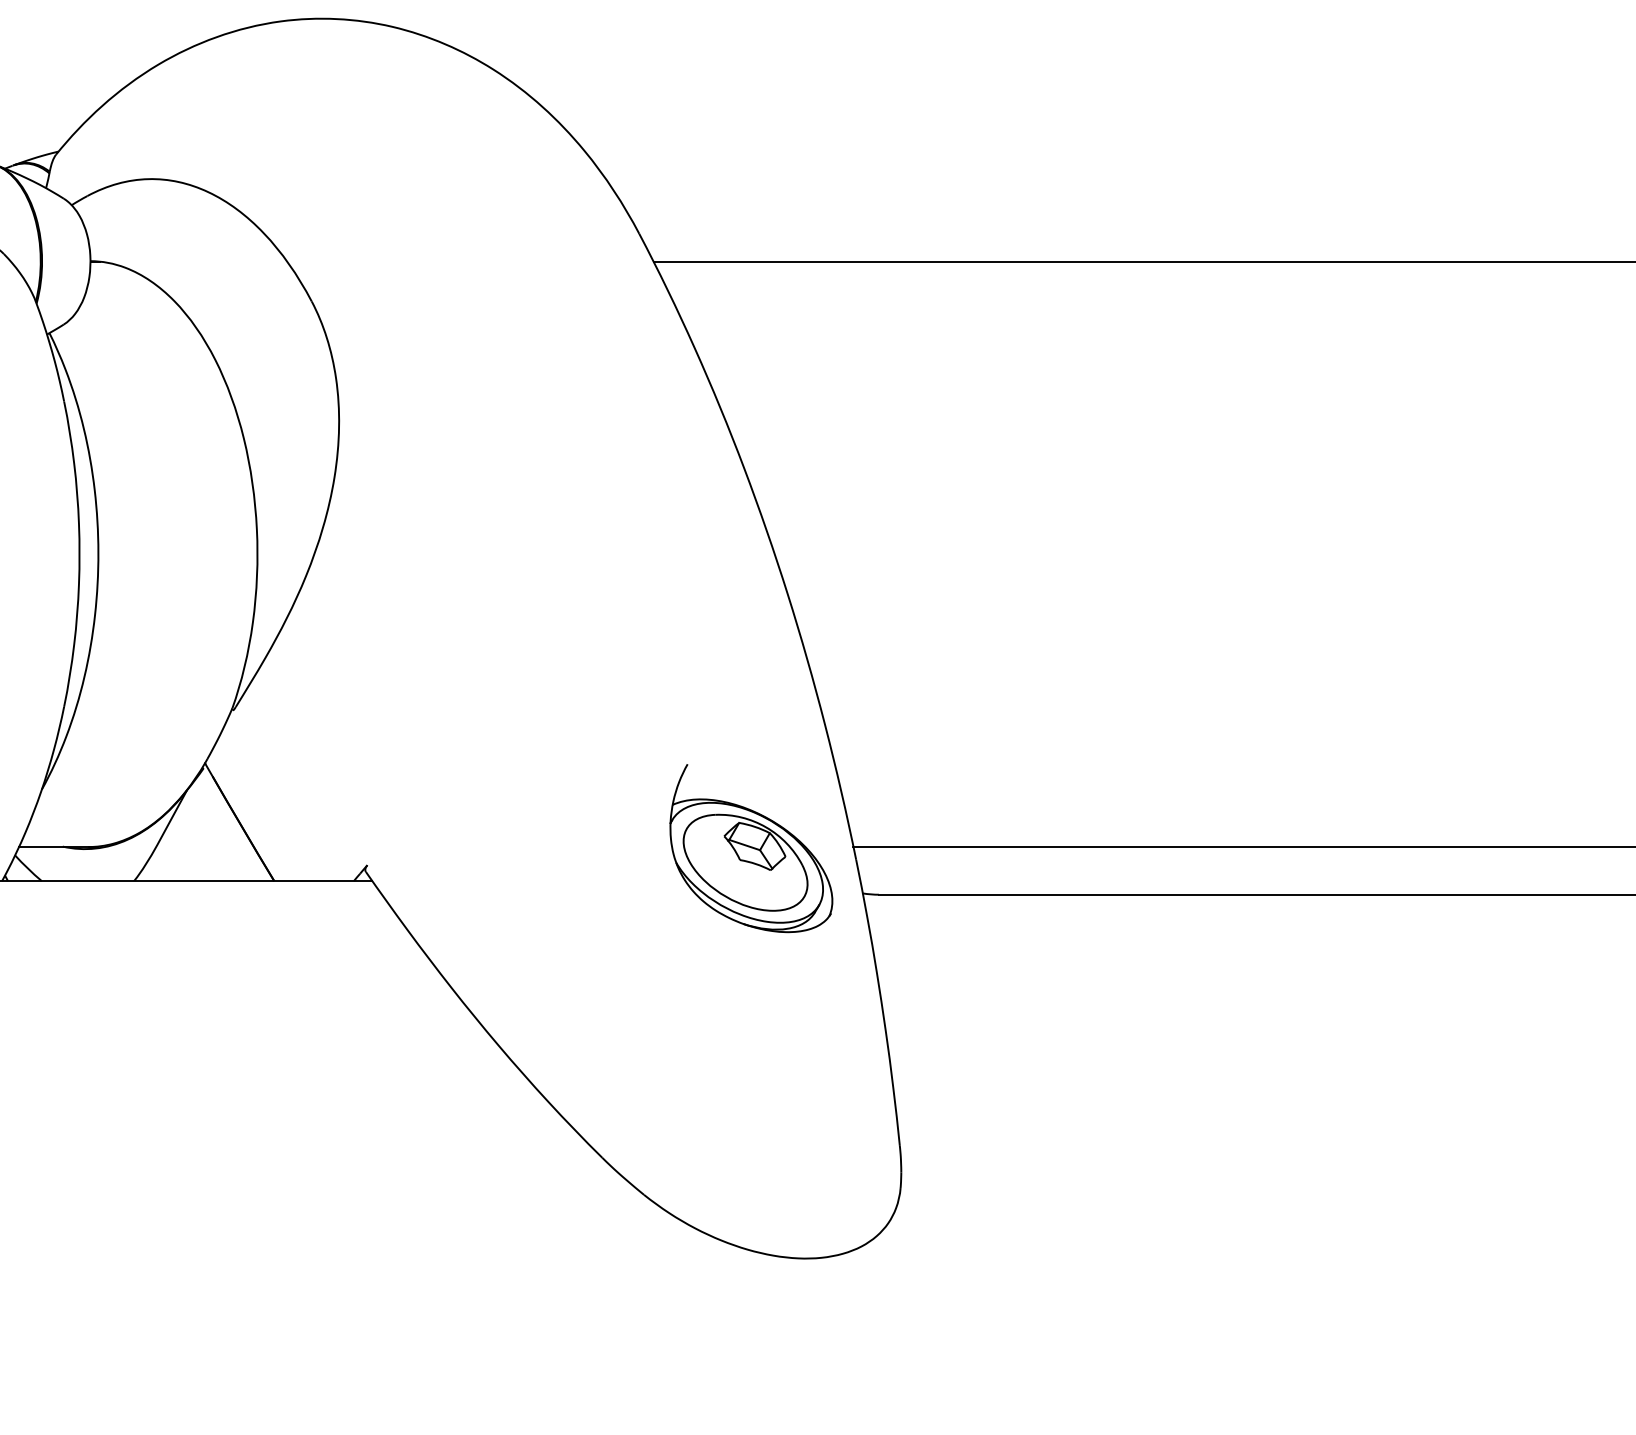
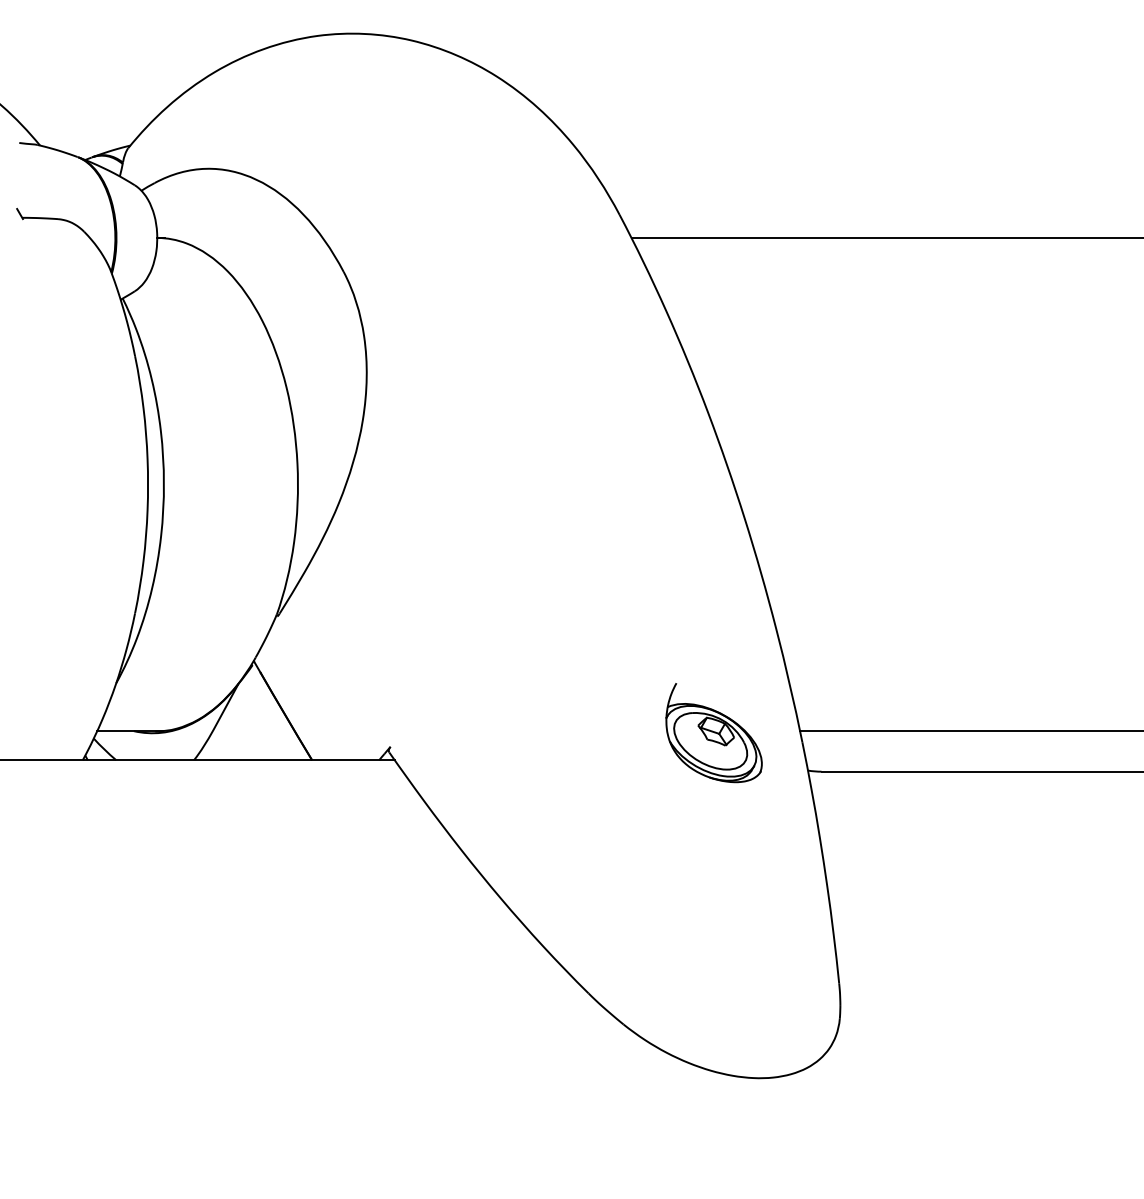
part: (751, 848) -> (714, 732), size x0.7

